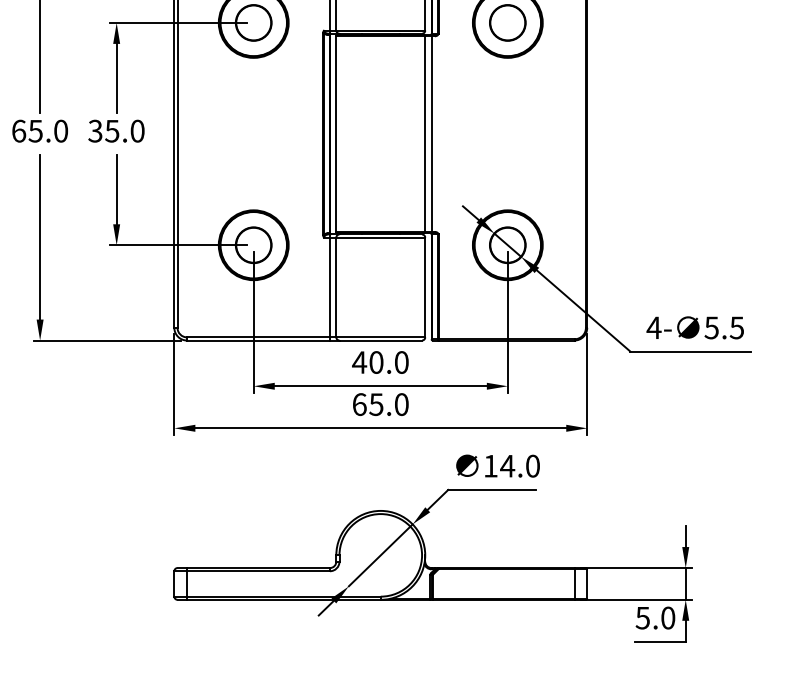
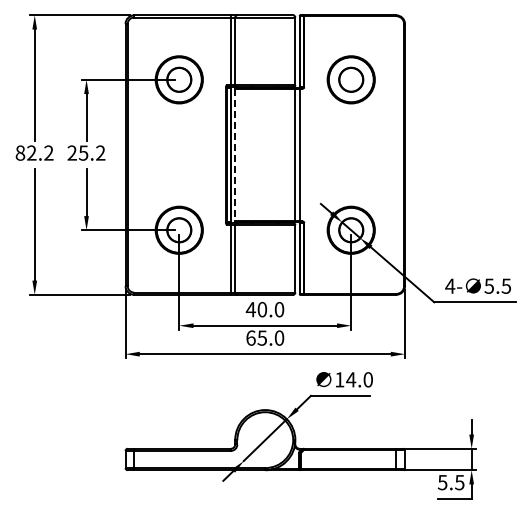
text: (39, 130) -> (34, 152), 65.0 -> 82.2
text: (116, 130) -> (86, 152), 35.0 -> 25.2
line: (336, 134) -> (235, 155), solid -> dashed
text: (667, 617) -> (459, 482), 5.0 -> 5.5

